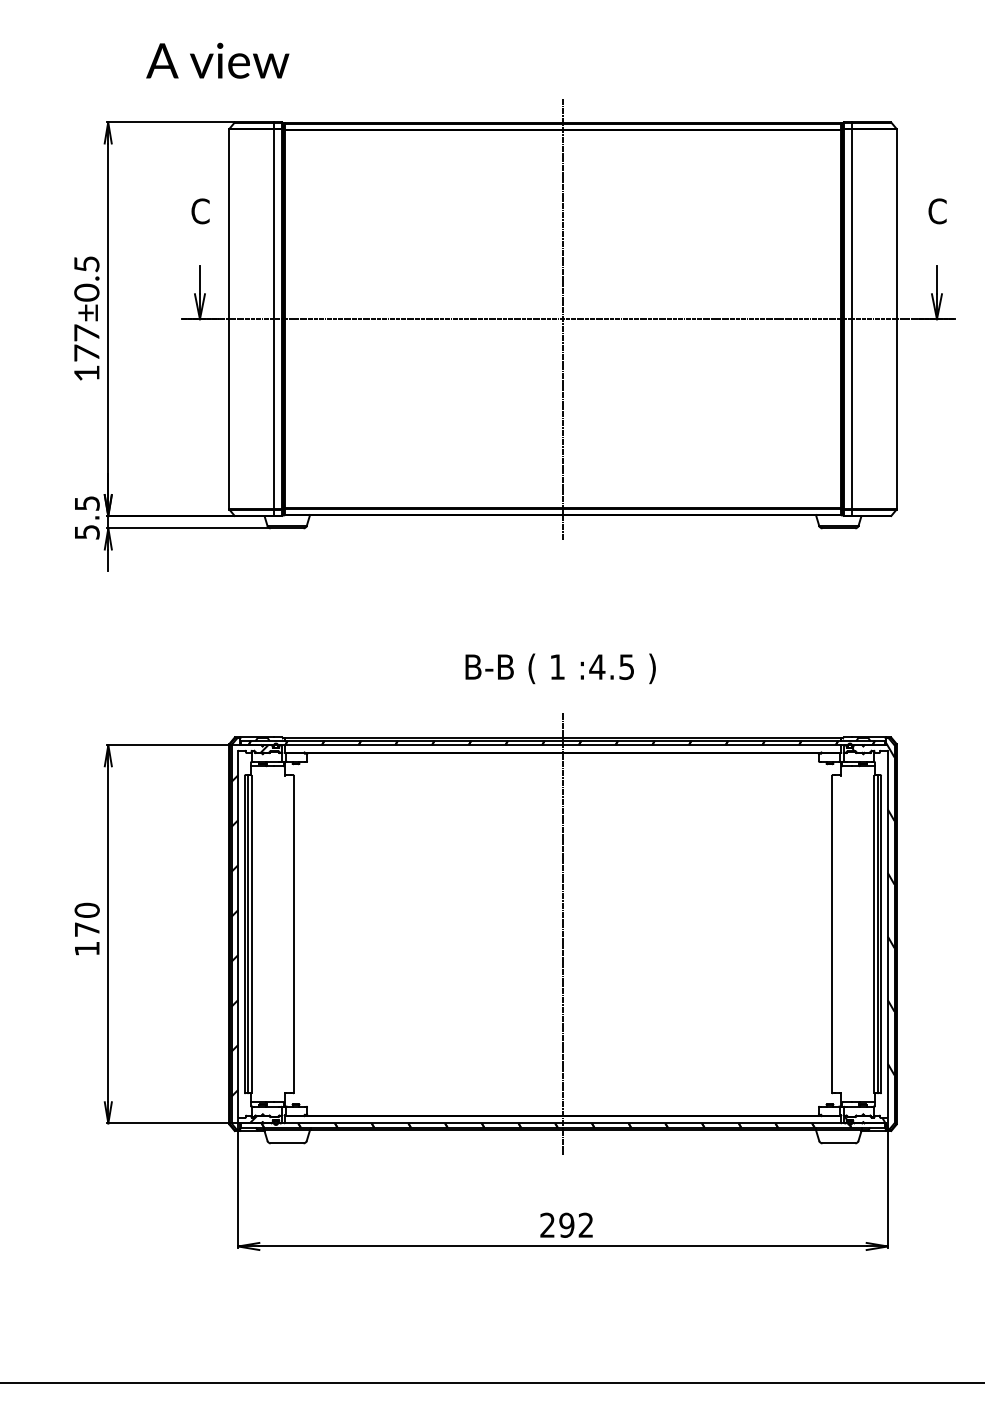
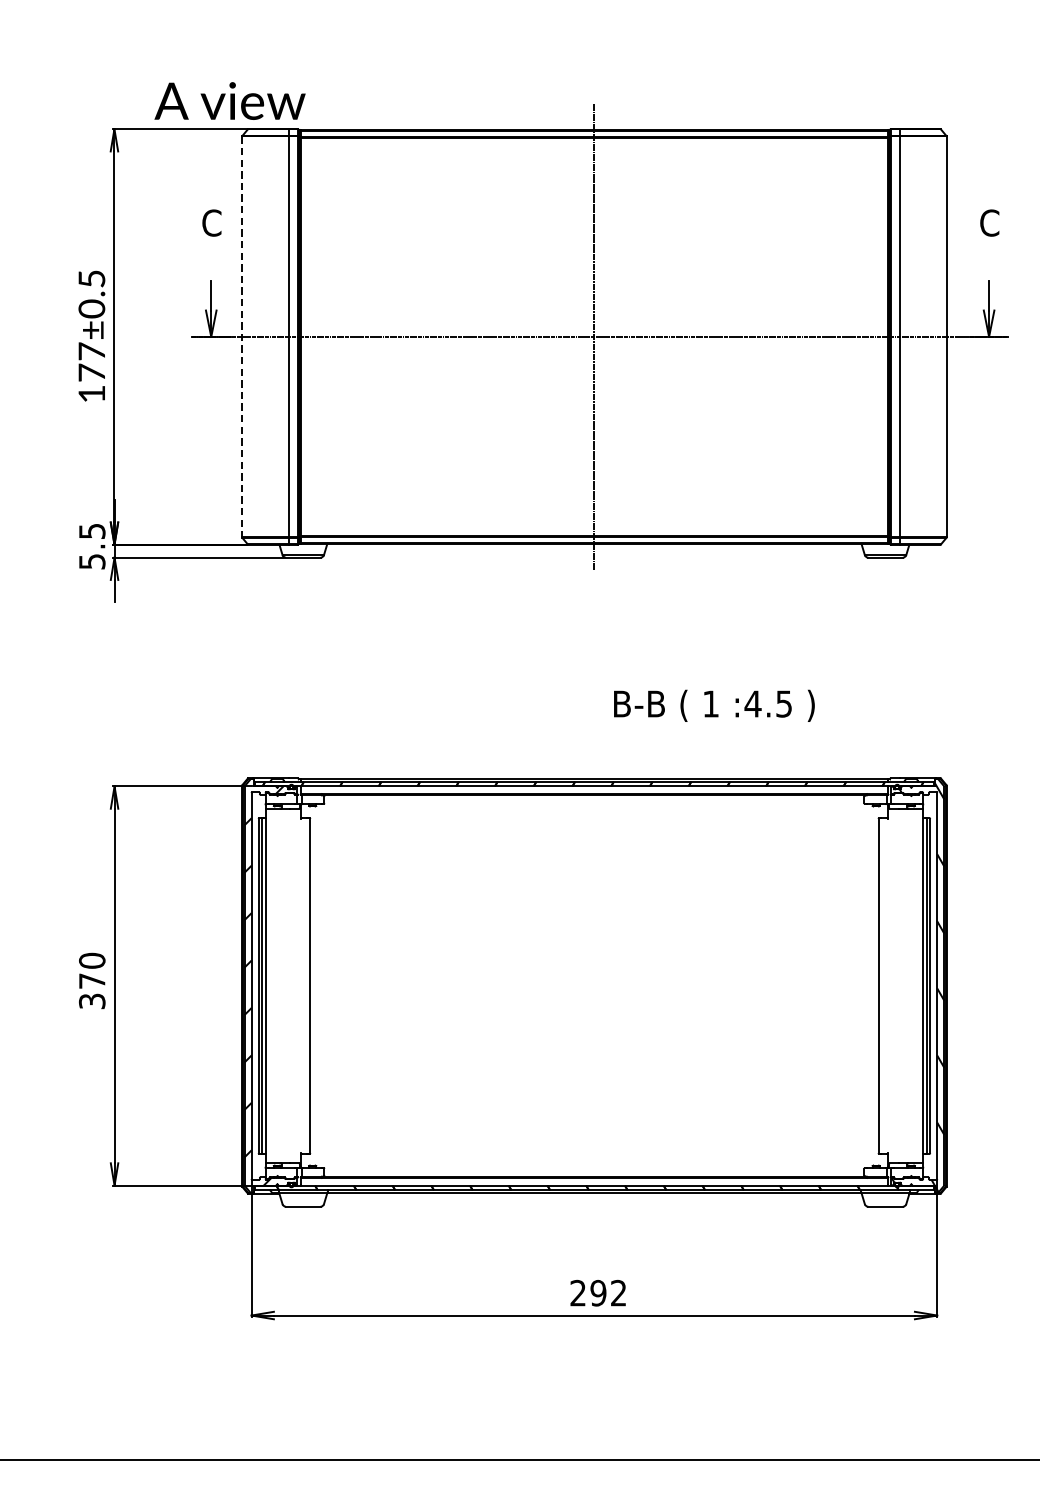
text: (217, 60) -> (229, 100), moved
line: (229, 319) -> (242, 337), solid -> dashed
text: (560, 668) -> (714, 705), moved
line: (563, 934) -> (594, 986), removed
text: (86, 948) -> (91, 1001), 170 -> 370

